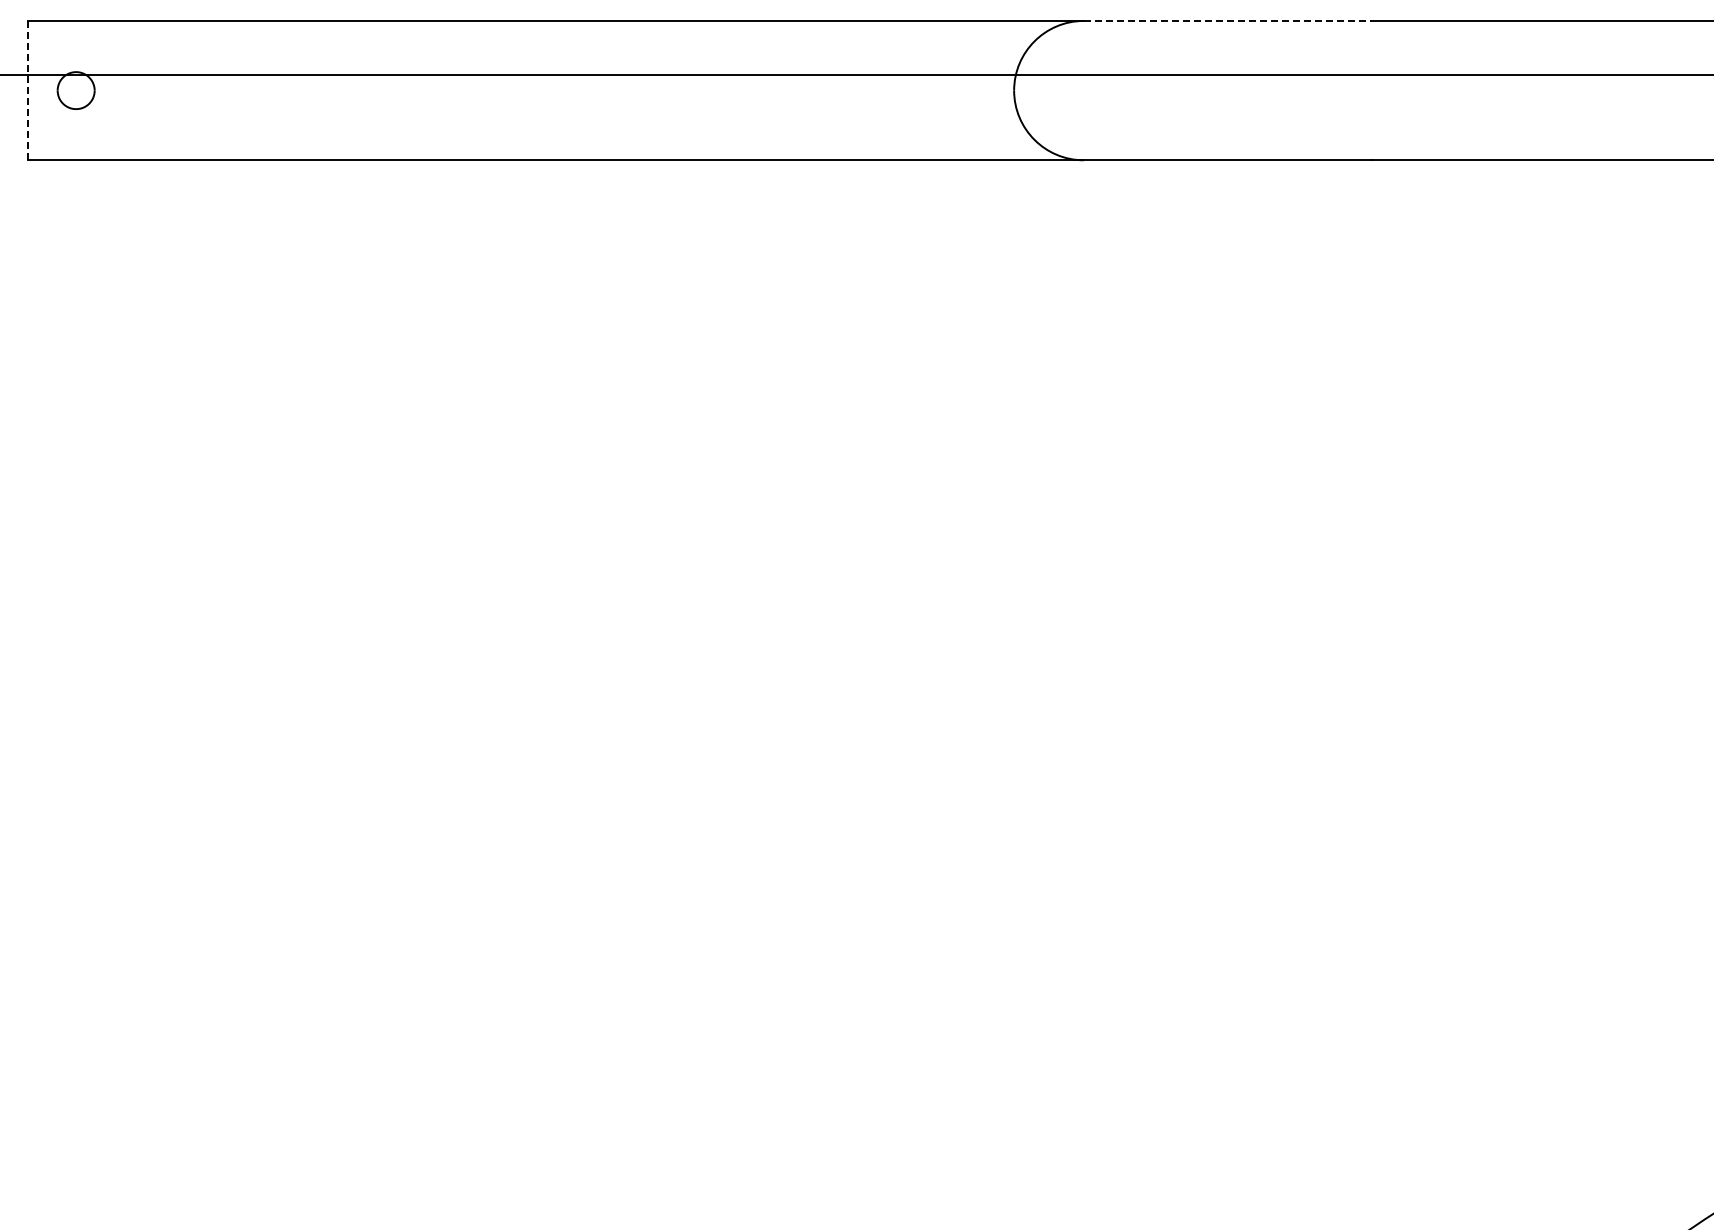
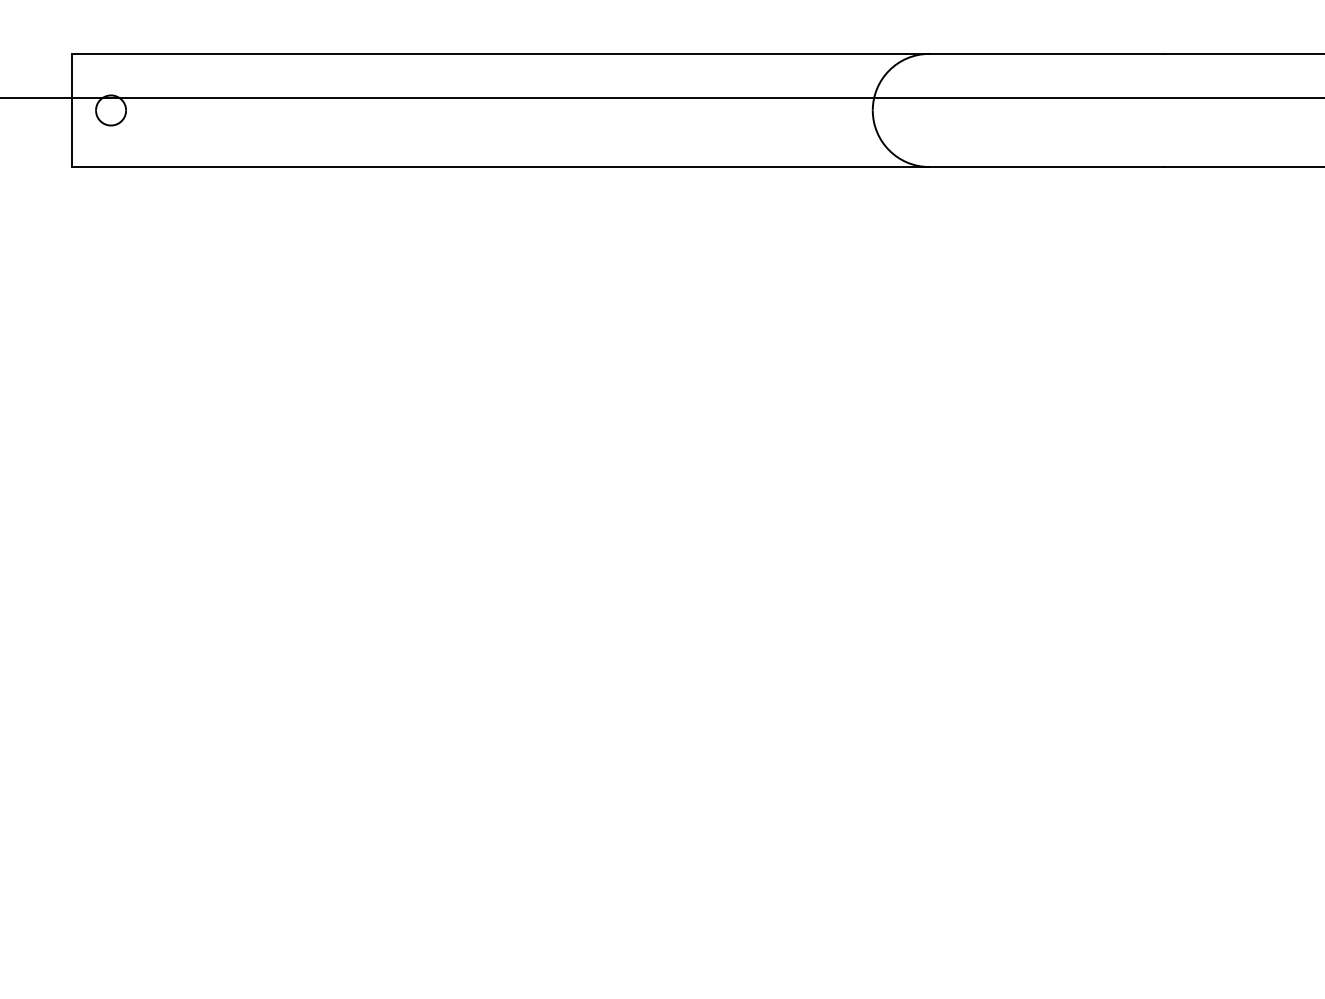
line: (1227, 20) -> (1046, 53), dashed -> solid
line: (27, 90) -> (71, 110), dashed -> solid

